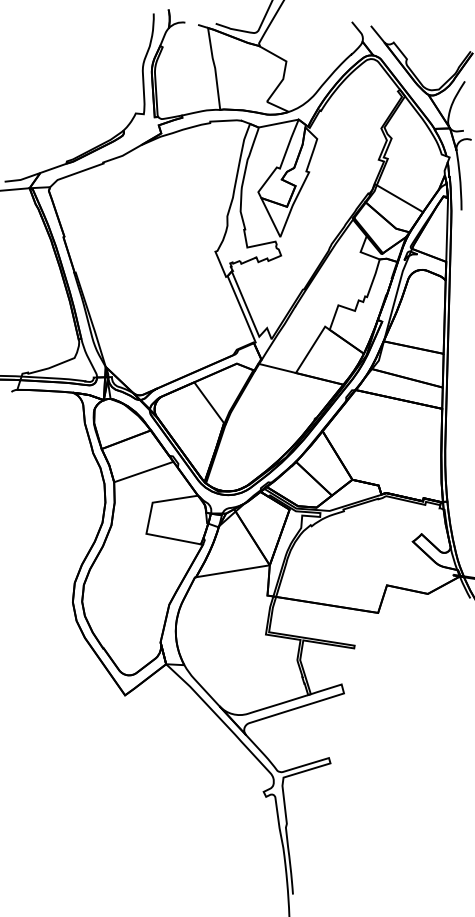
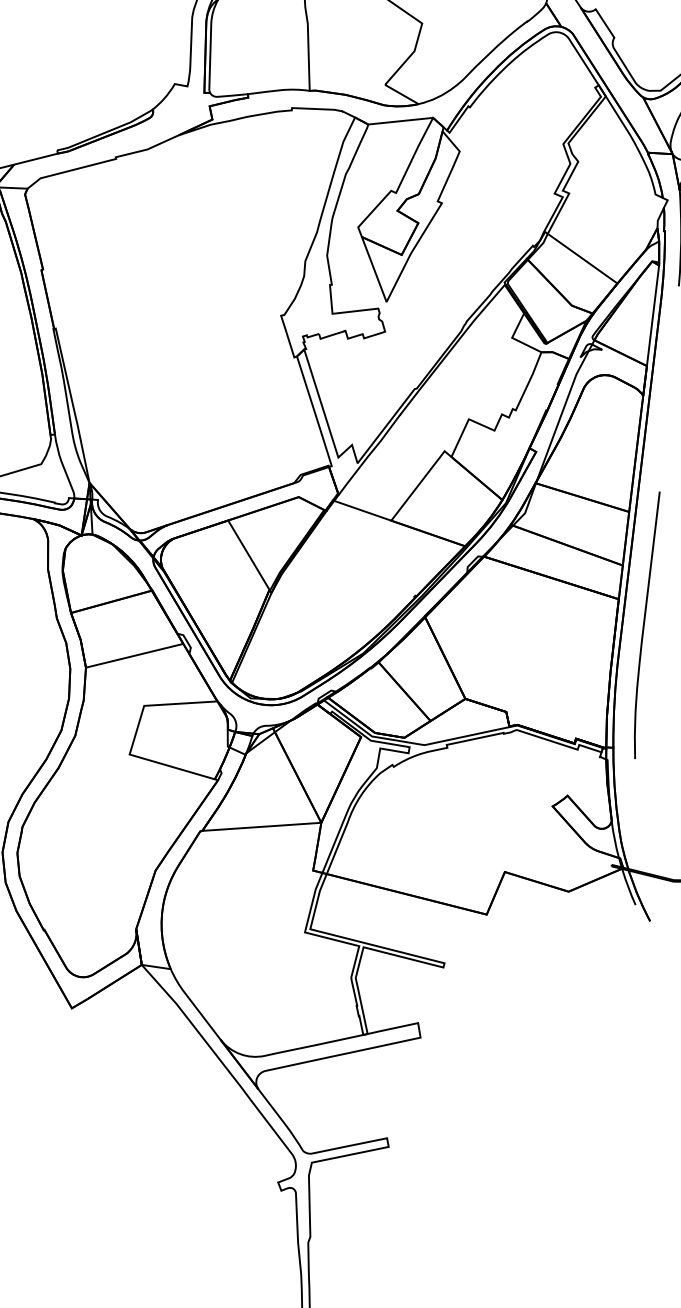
curve: (459, 423) -> (644, 625), added

